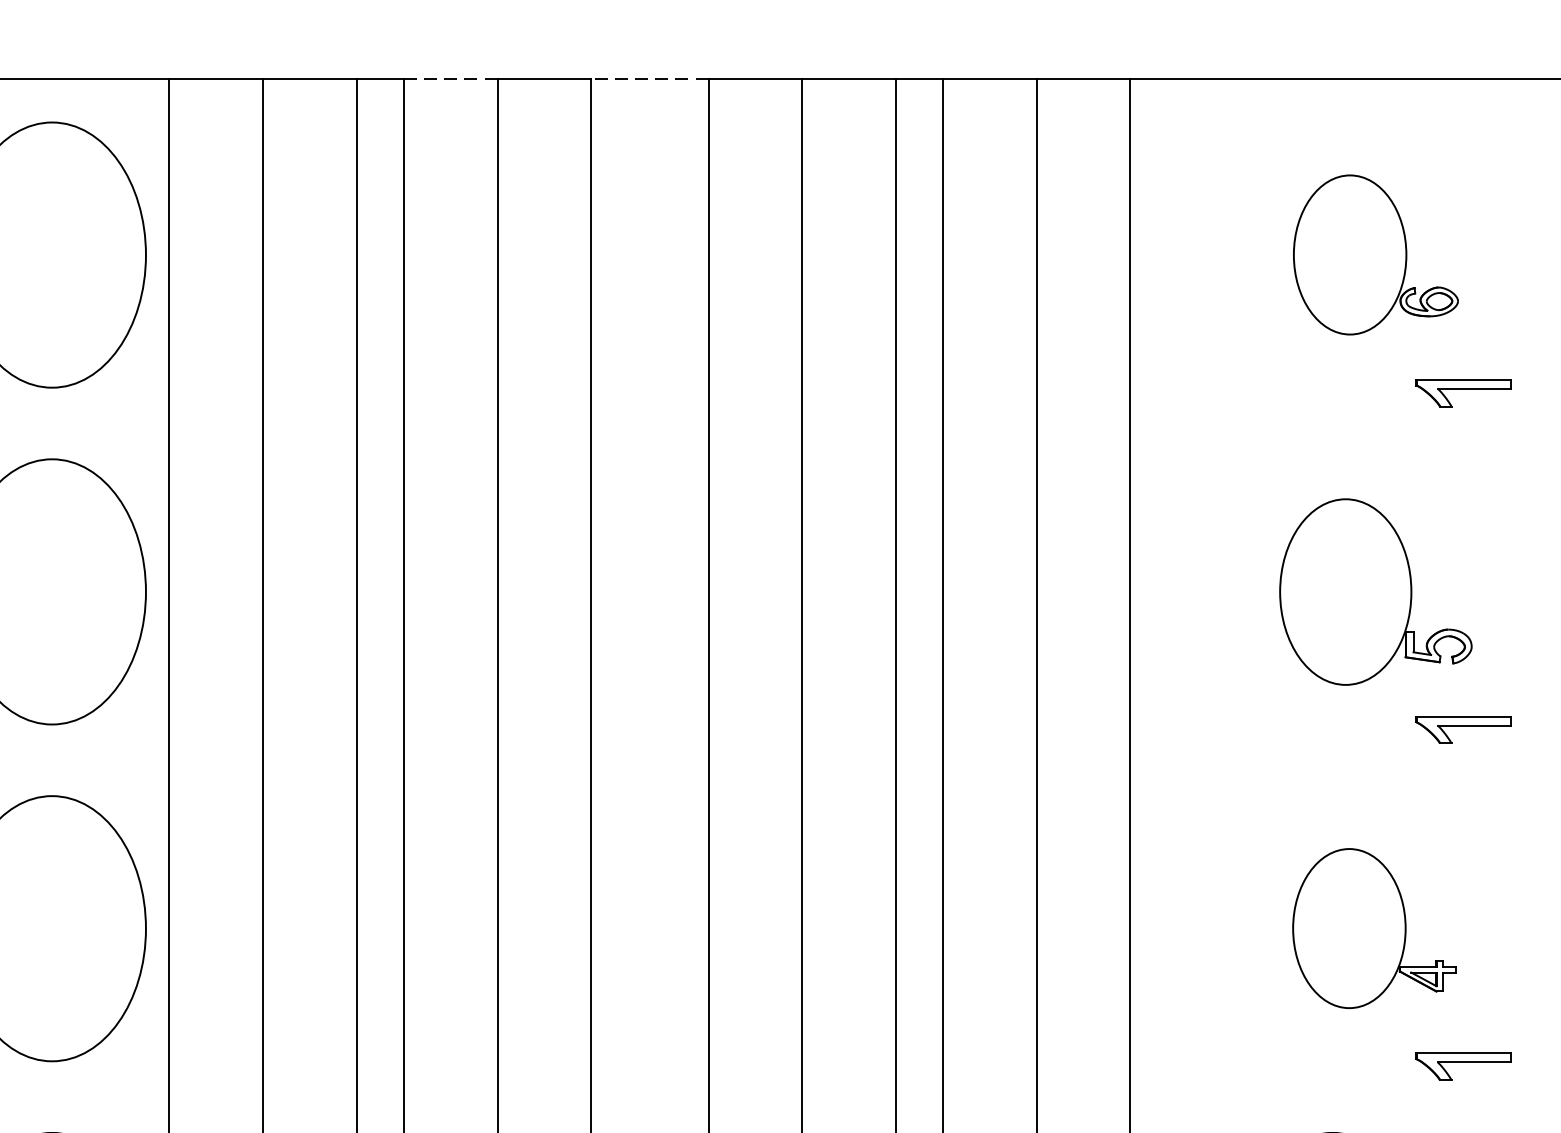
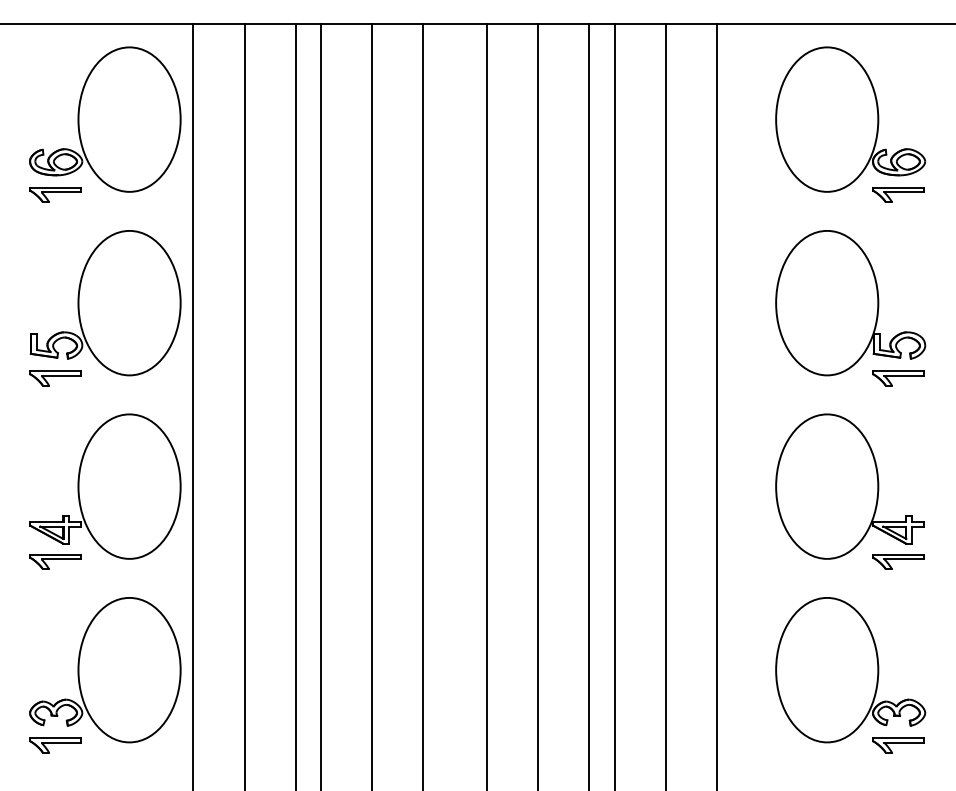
line: (450, 78) -> (346, 23), dashed -> solid
line: (650, 78) -> (455, 23), dashed -> solid
part: (1375, 254) -> (850, 119), size x1.67
part: (1375, 592) -> (850, 303), size x1.43
part: (1373, 928) -> (849, 486), size x1.67

